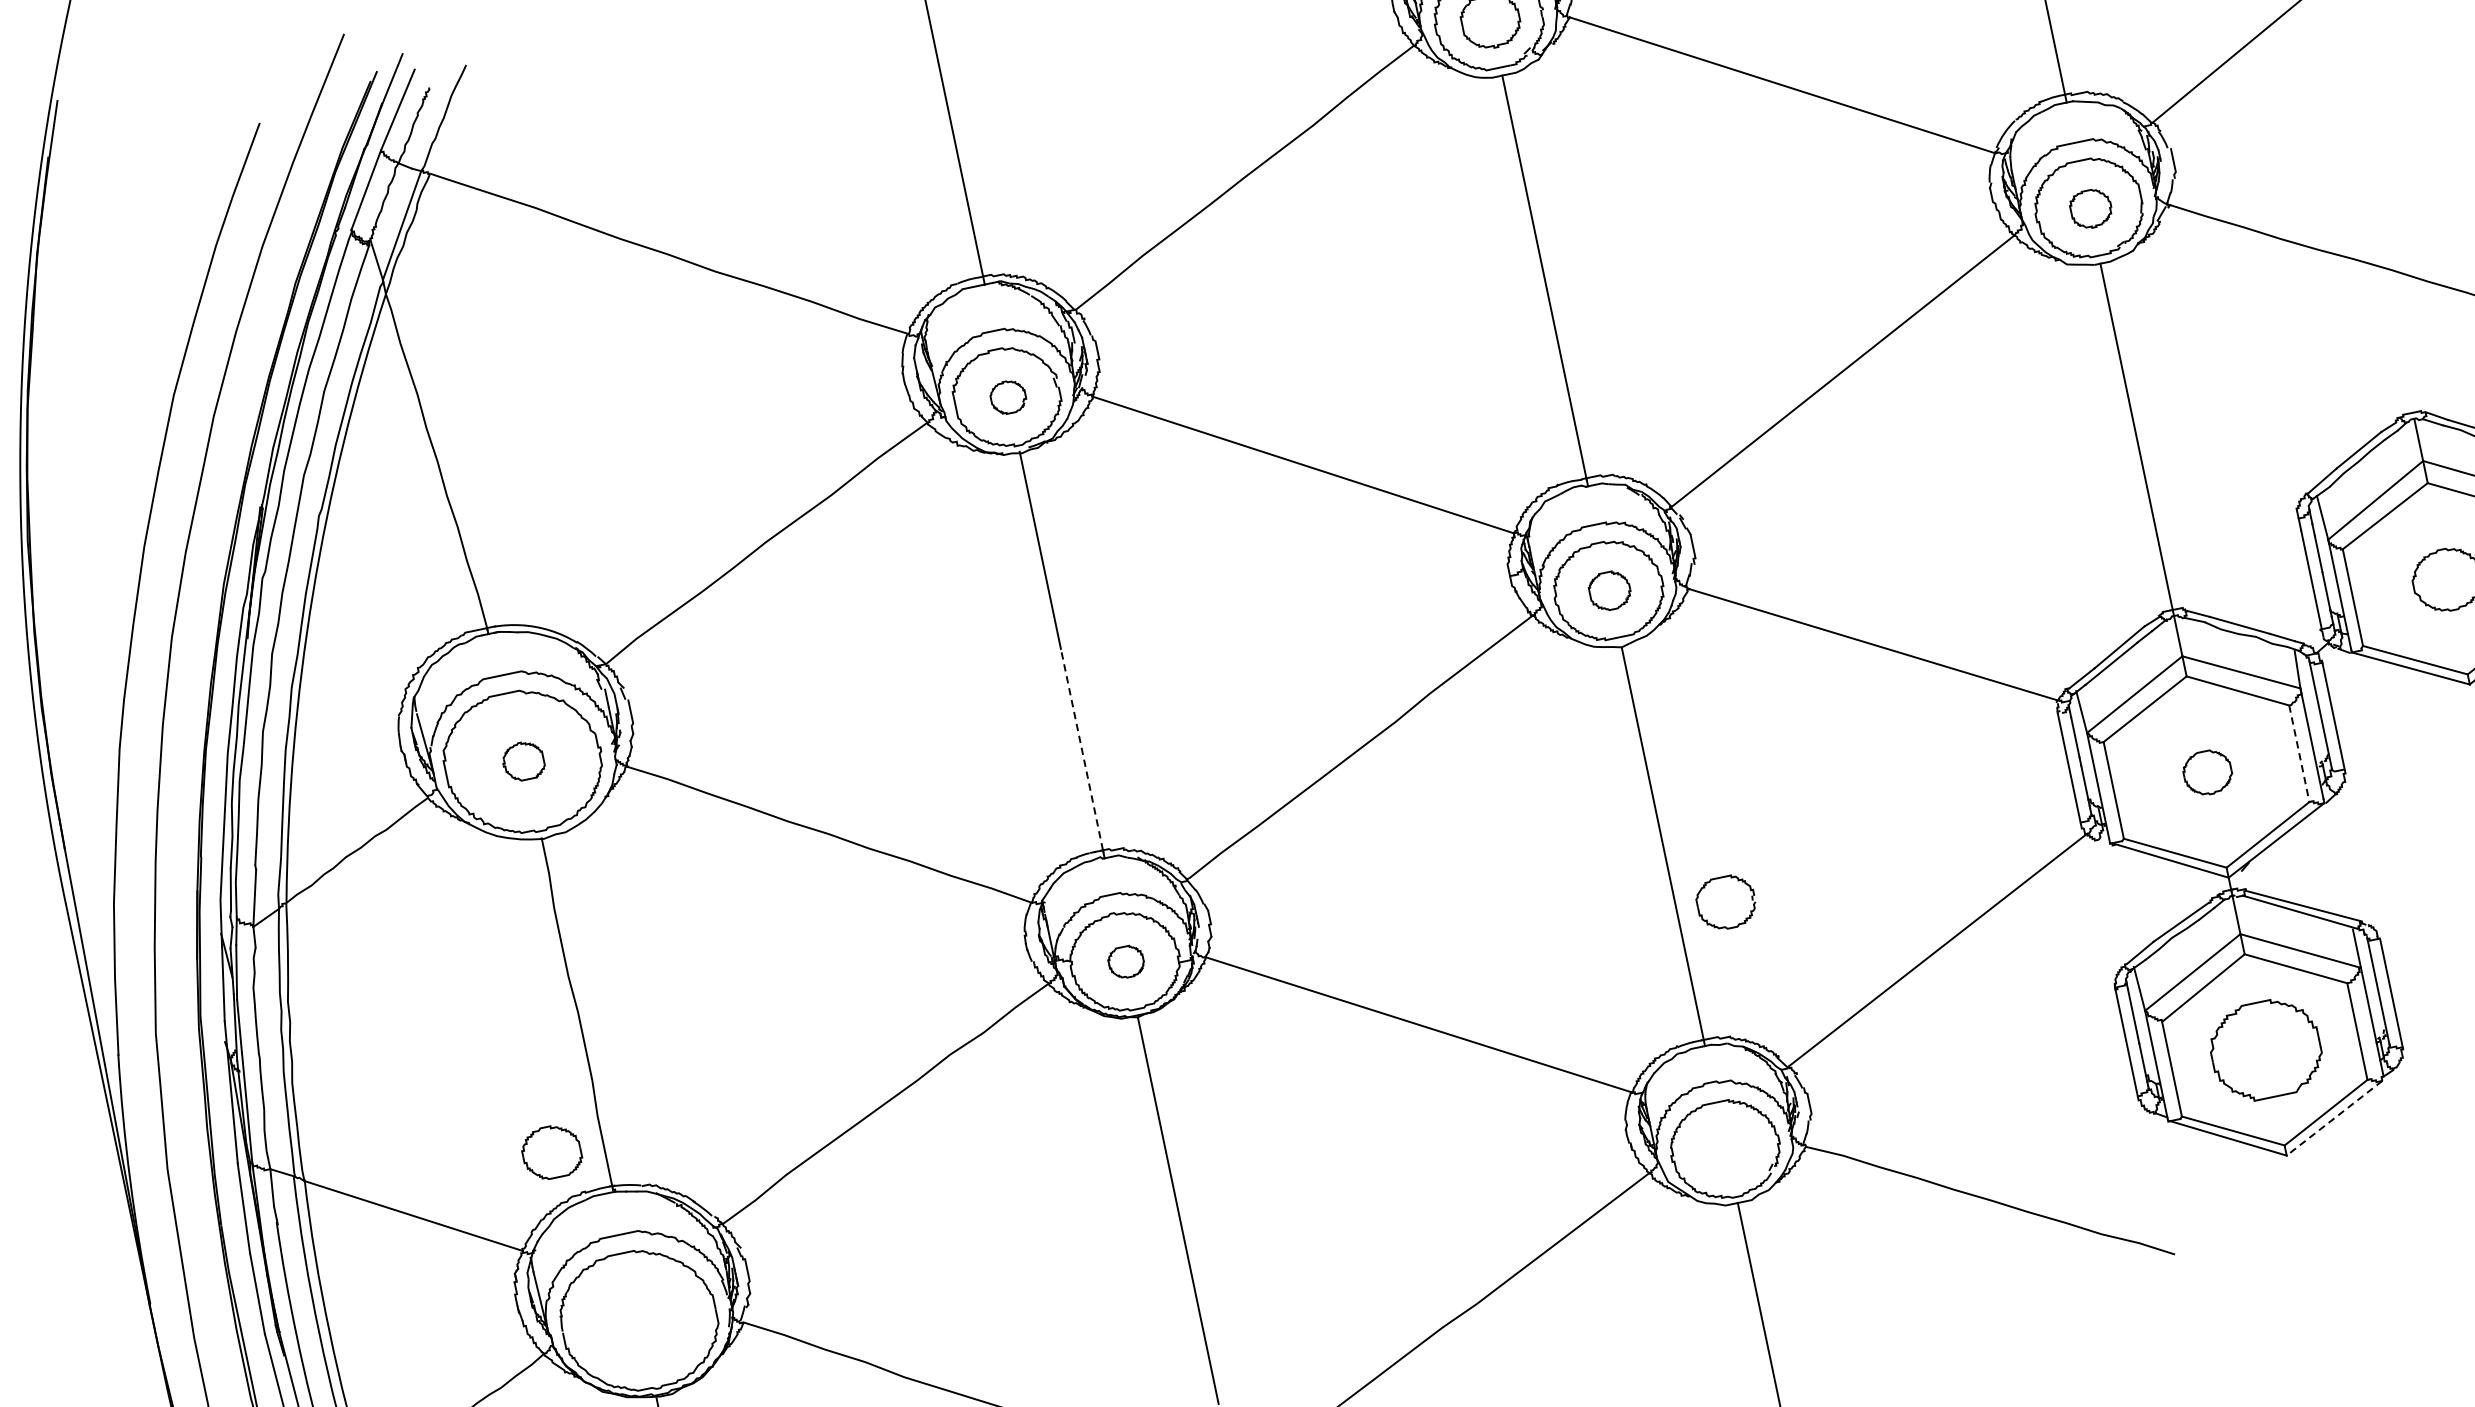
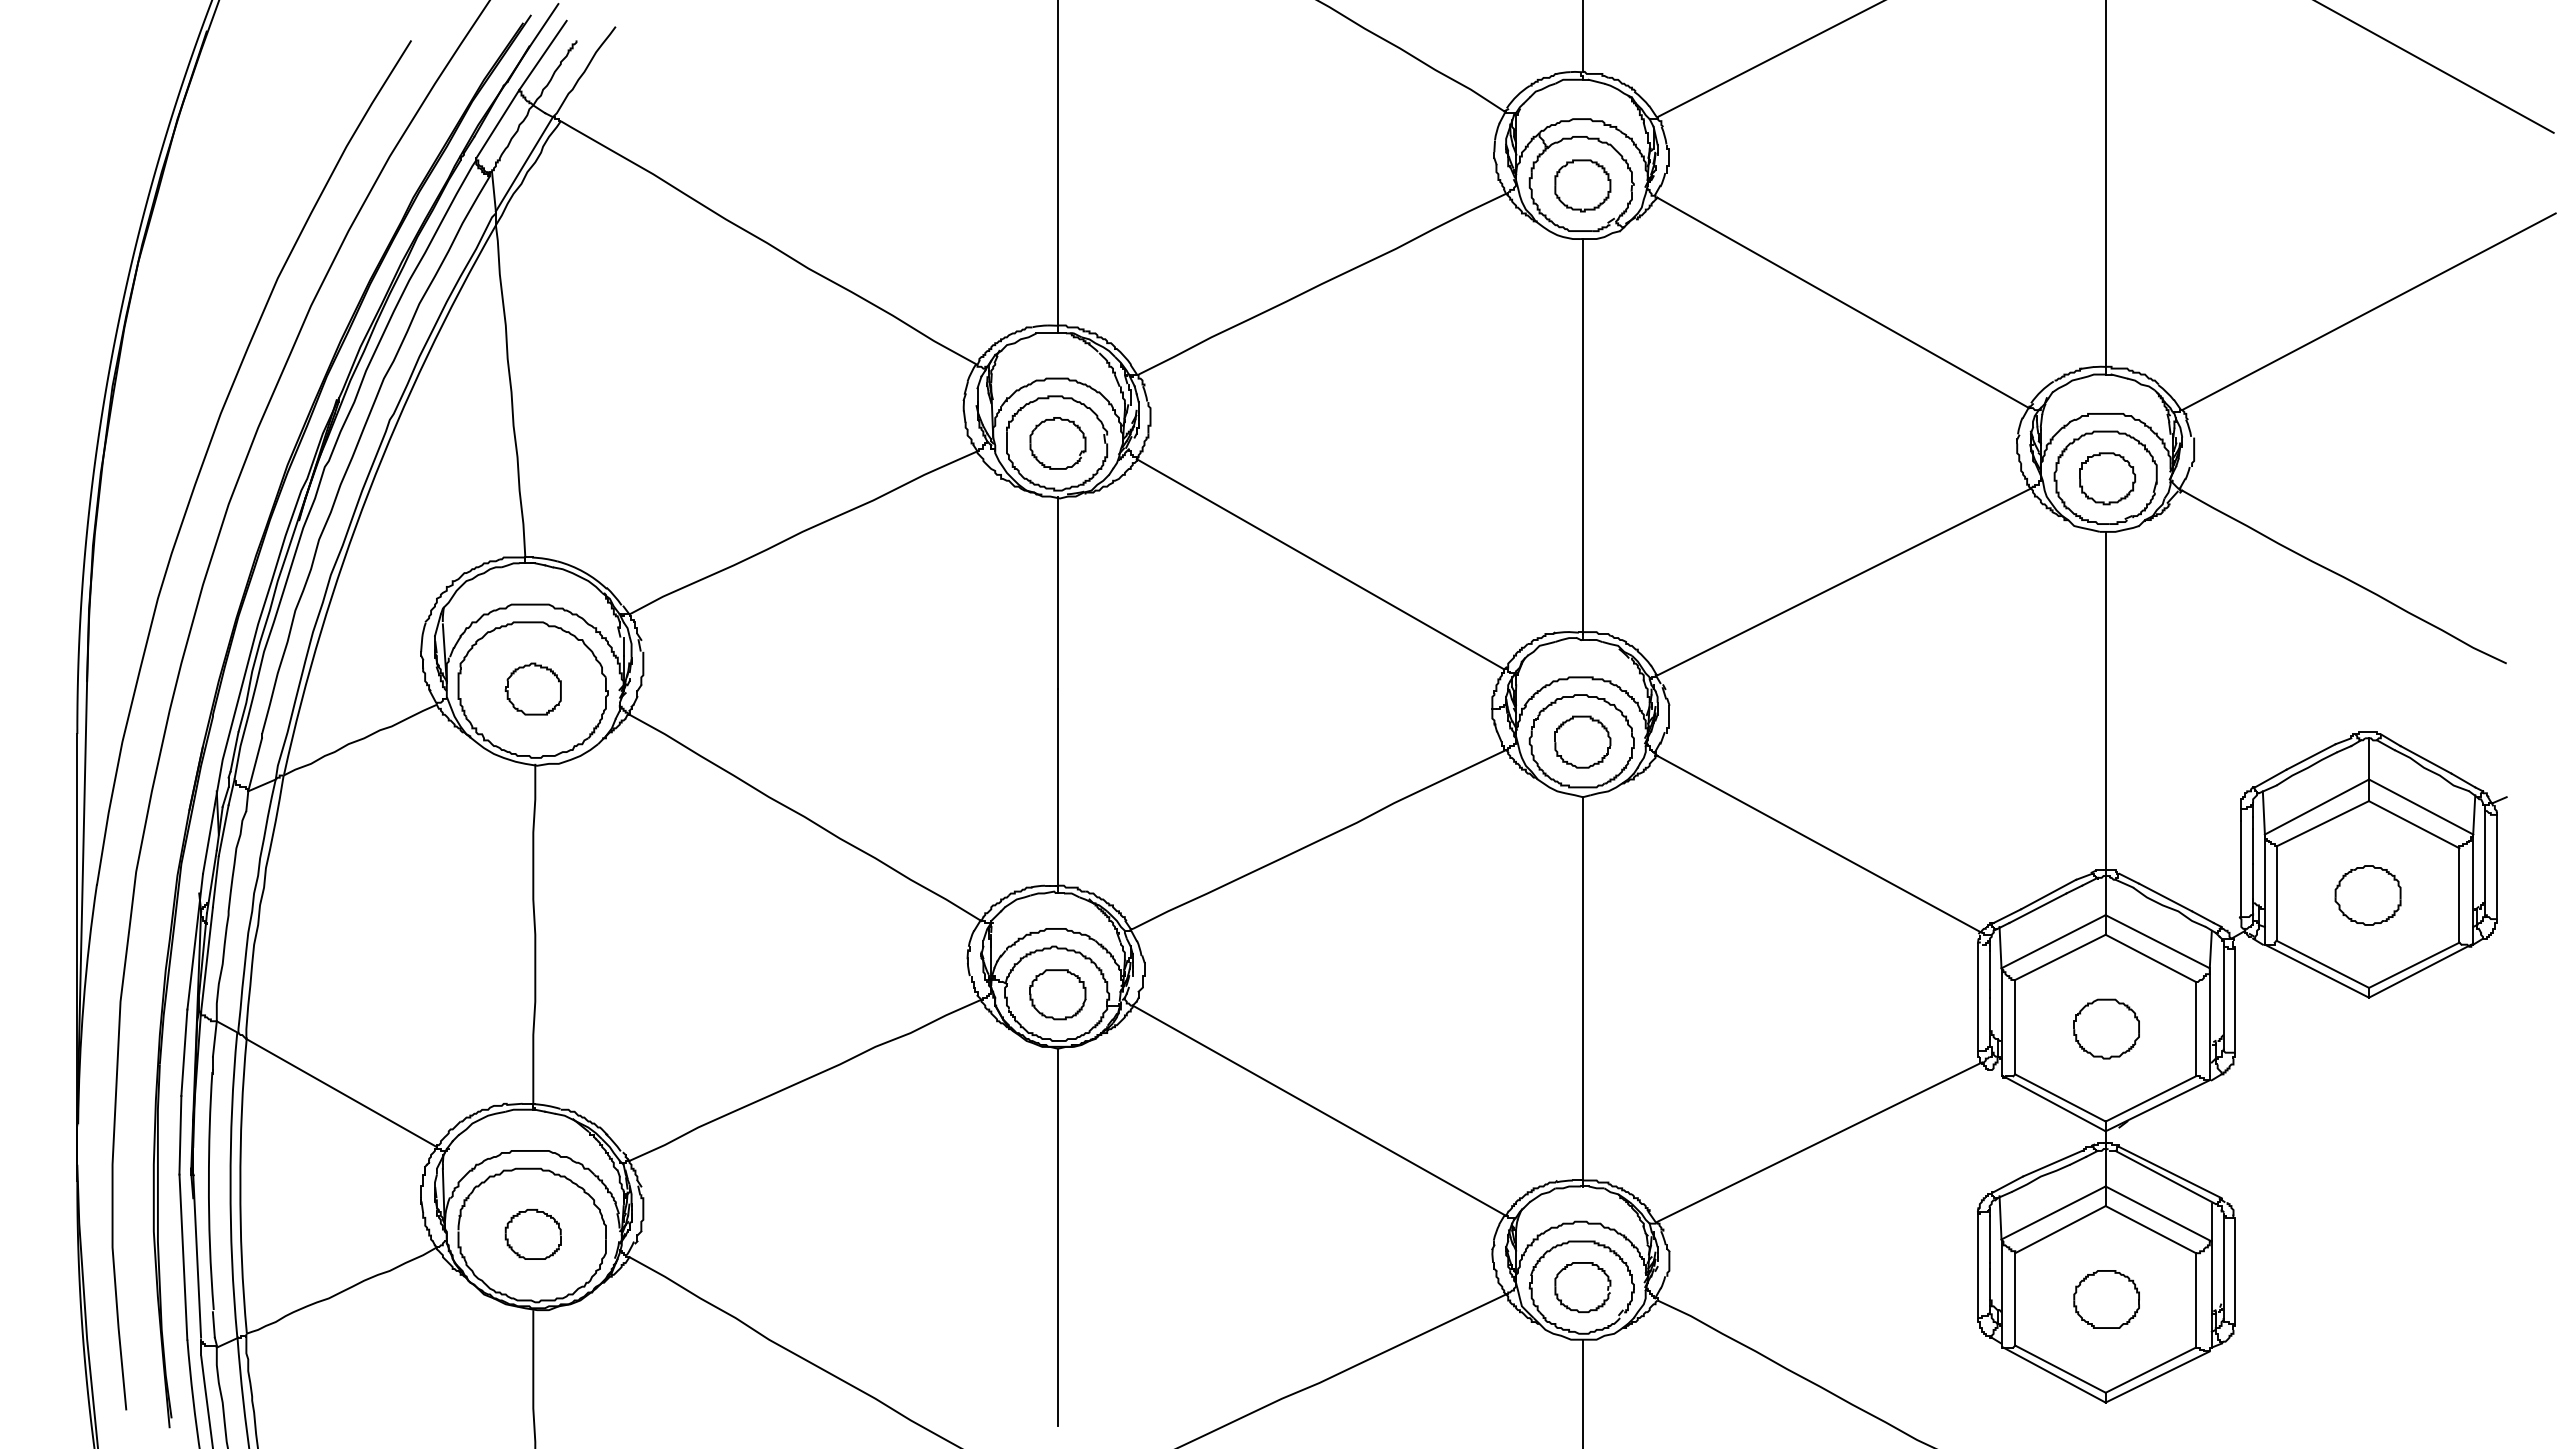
part: (2090, 208) -> (2107, 478), size x1.43
part: (1007, 397) -> (1057, 443), size x1.67
part: (1609, 590) -> (1582, 741), size x1.43
line: (1082, 748) -> (1058, 786), dashed -> solid
line: (2299, 753) -> (2196, 1029), dashed -> solid
part: (522, 760) -> (532, 688), size x1.43
part: (2207, 772) -> (2106, 1028), size x1.43
part: (1725, 926) -> (1577, 1309), moved
part: (1125, 961) -> (1057, 994), size x1.67
part: (2265, 1049) -> (2106, 1299), size x0.62
line: (2334, 1118) -> (2157, 1377), dashed -> solid
part: (550, 1152) -> (532, 1234), moved

